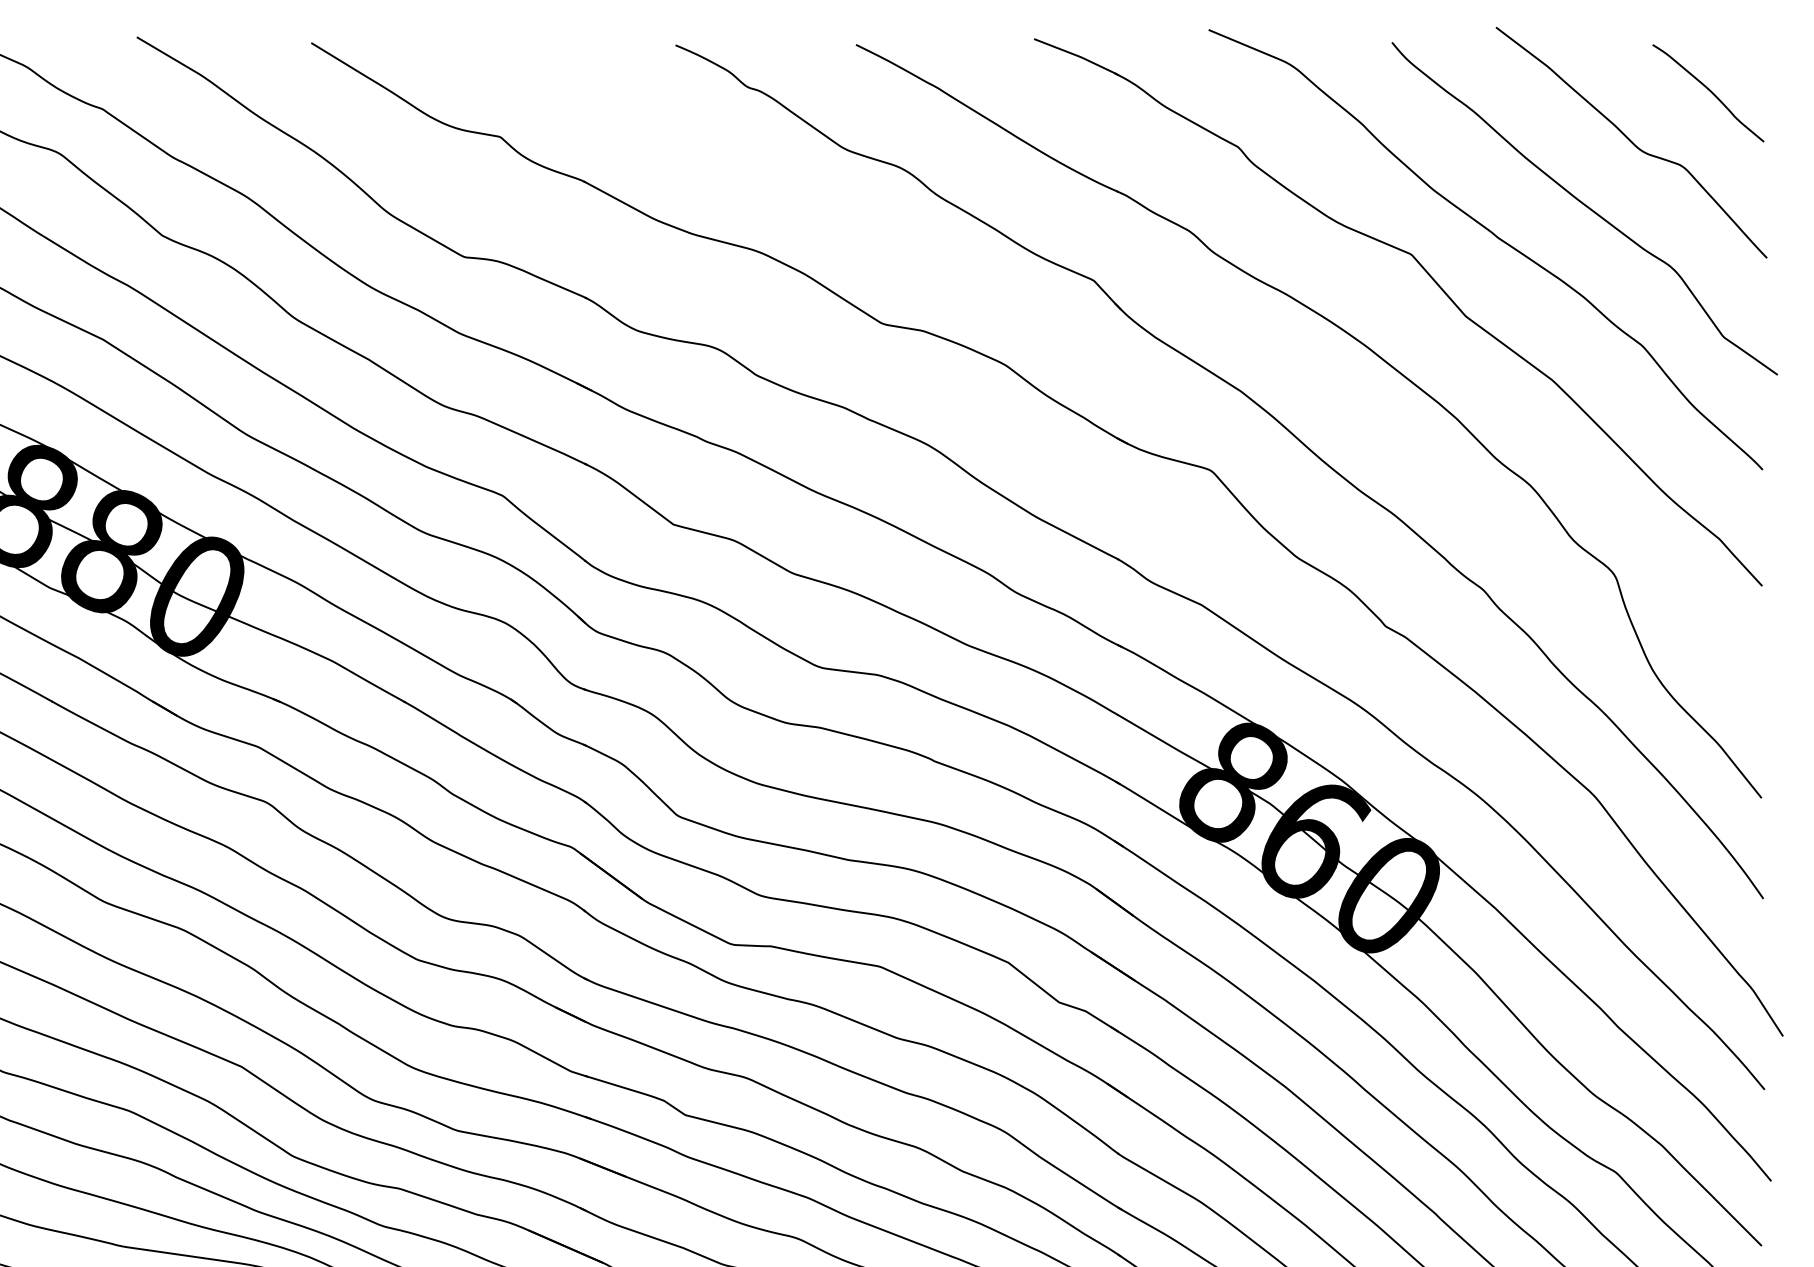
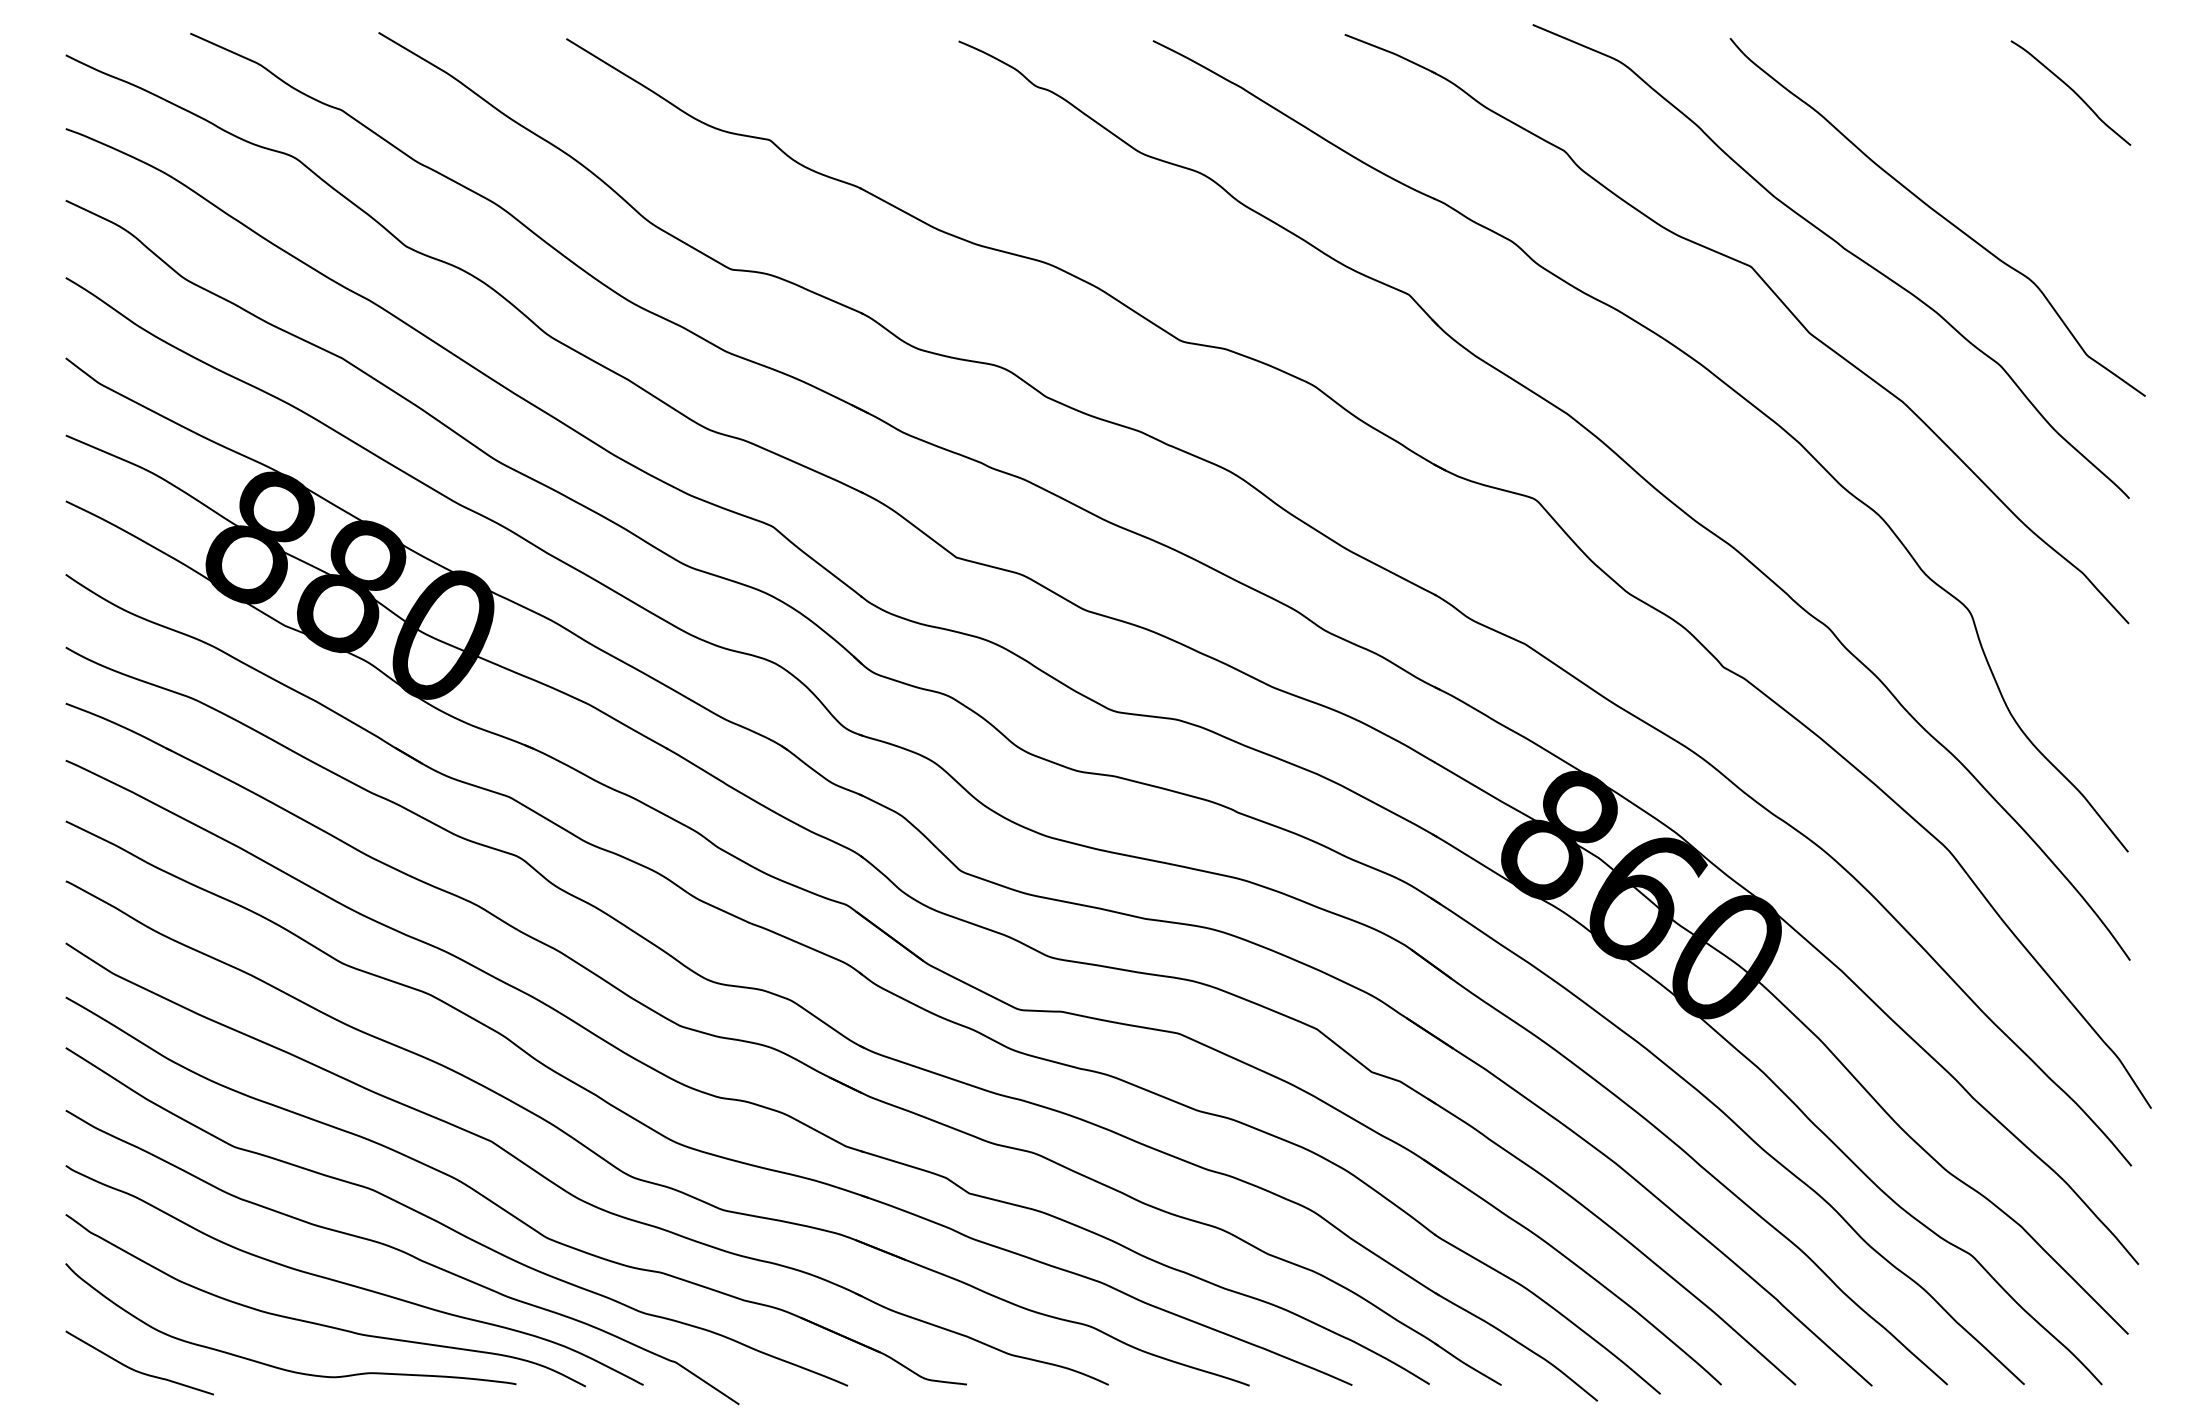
curve: (1631, 141) -> (1988, 145), removed

